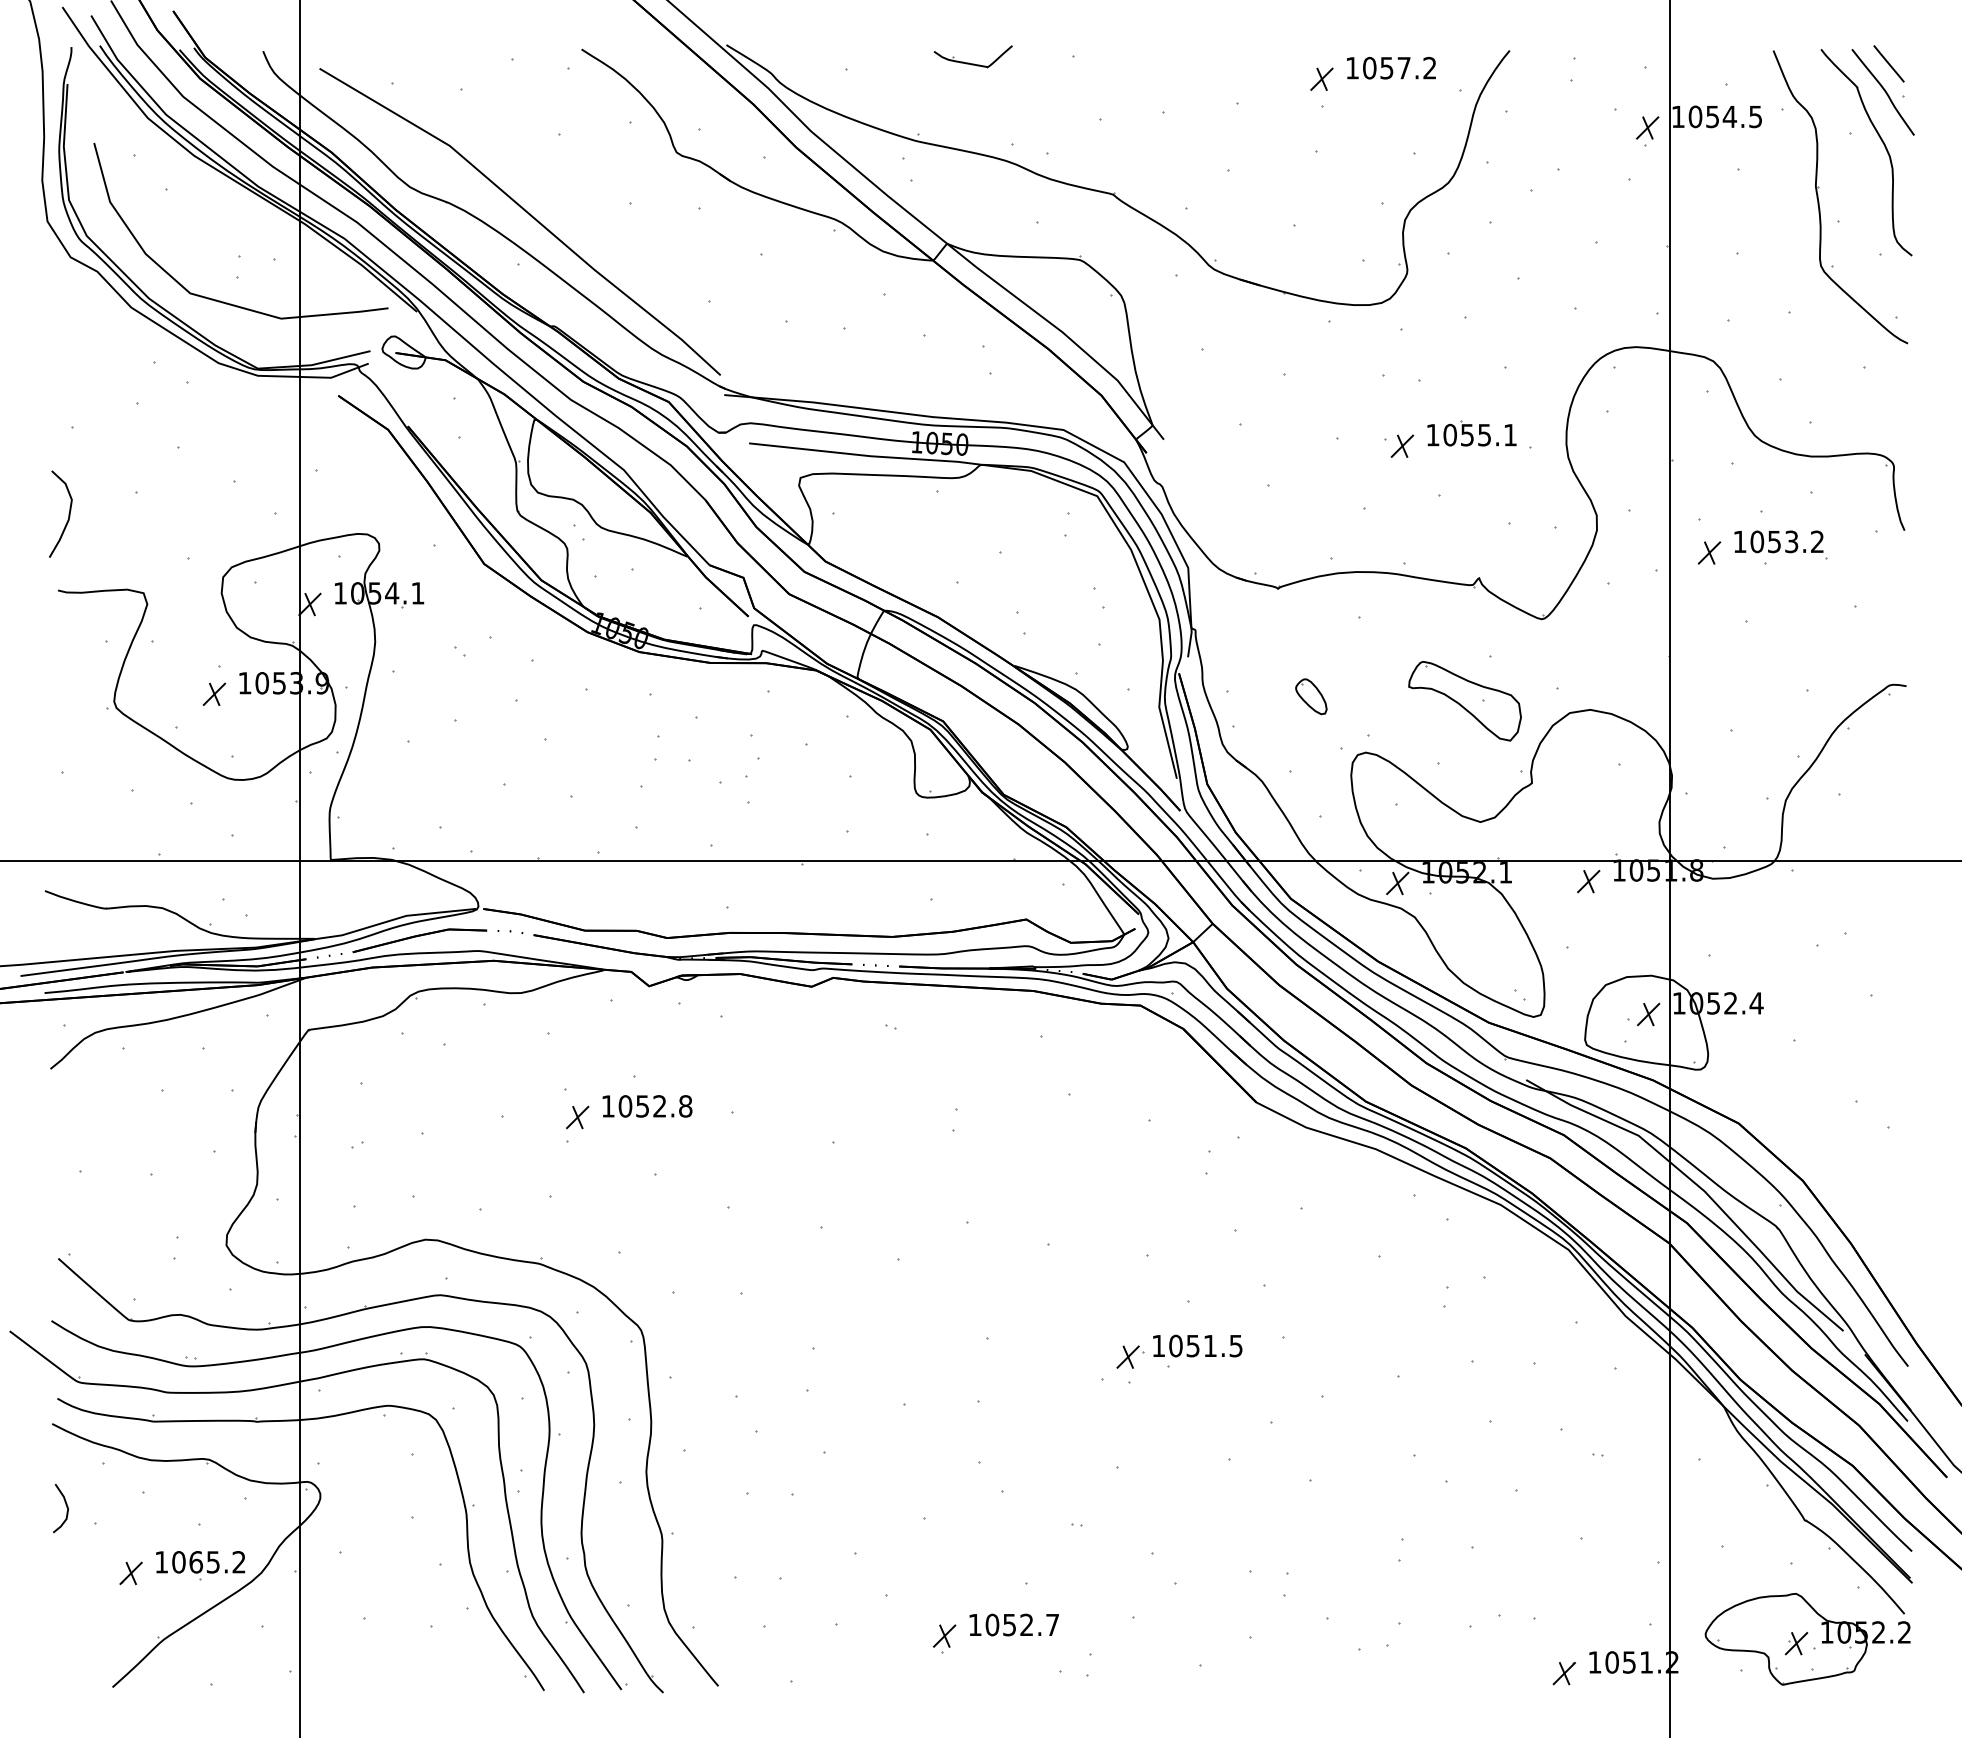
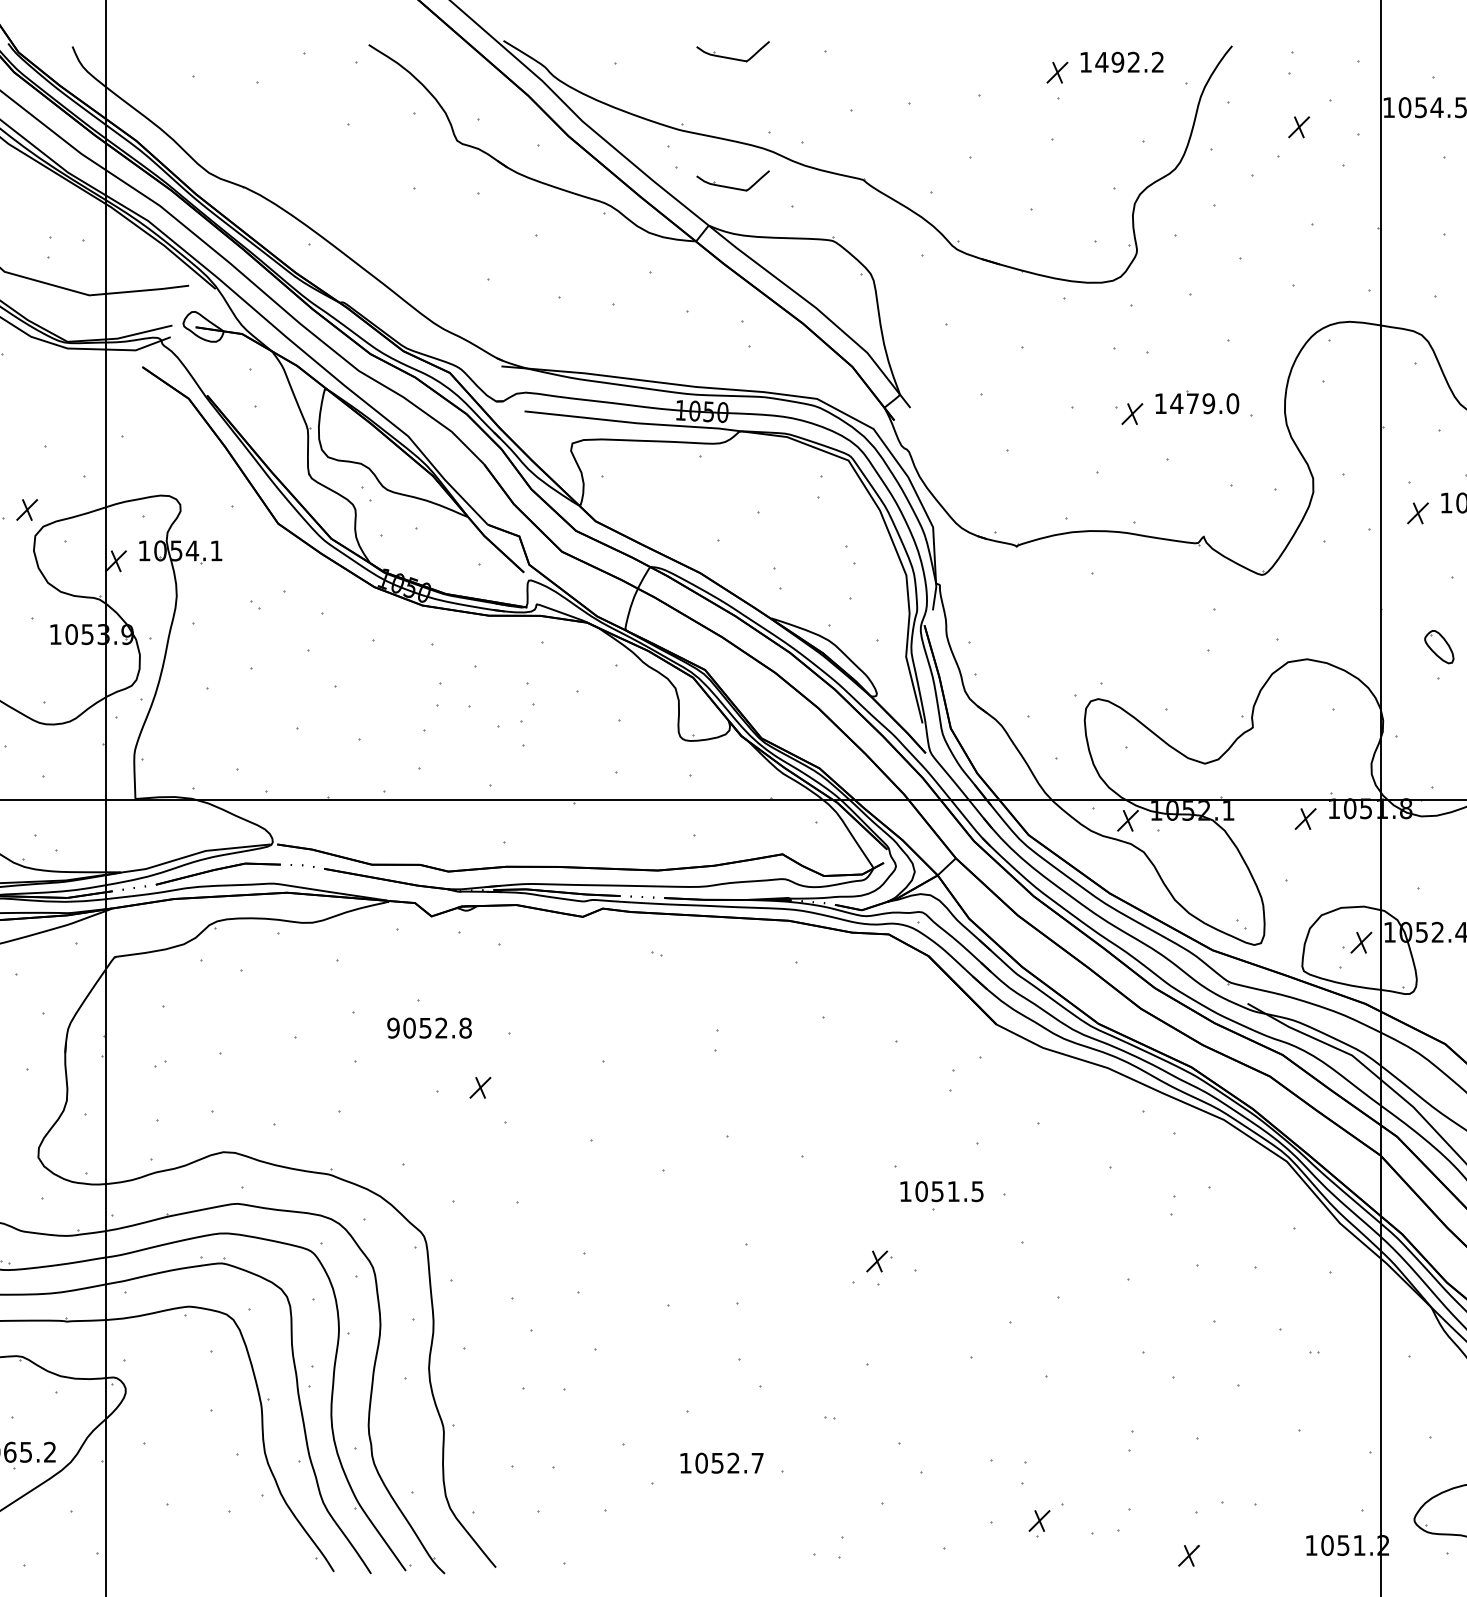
text: (1386, 67) -> (1117, 61), 1057.2 -> 1492.2
part: (1647, 127) -> (1298, 126), moved
part: (969, 201) -> (729, 186), added
line: (524, 211) -> (315, 195), removed
text: (1480, 434) -> (1205, 403), 1055.1 -> 1479.0
part: (214, 693) -> (27, 509), moved
part: (1311, 696) -> (1439, 646), moved
part: (1464, 701) -> (1190, 651), removed
text: (607, 1106) -> (392, 1028), 1052.8 -> 9052.8
part: (577, 1117) -> (480, 1087), moved
text: (1197, 1345) -> (941, 1191), moved
text: (1013, 1624) -> (721, 1462), moved
part: (944, 1638) -> (1039, 1523), moved
part: (1563, 1673) -> (1188, 1555), moved

